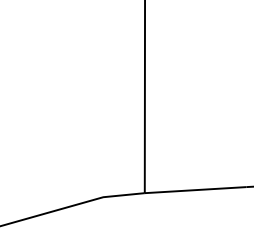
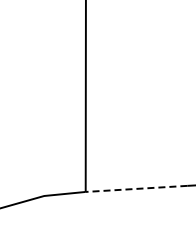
line: (195, 190) -> (136, 189), solid -> dashed

